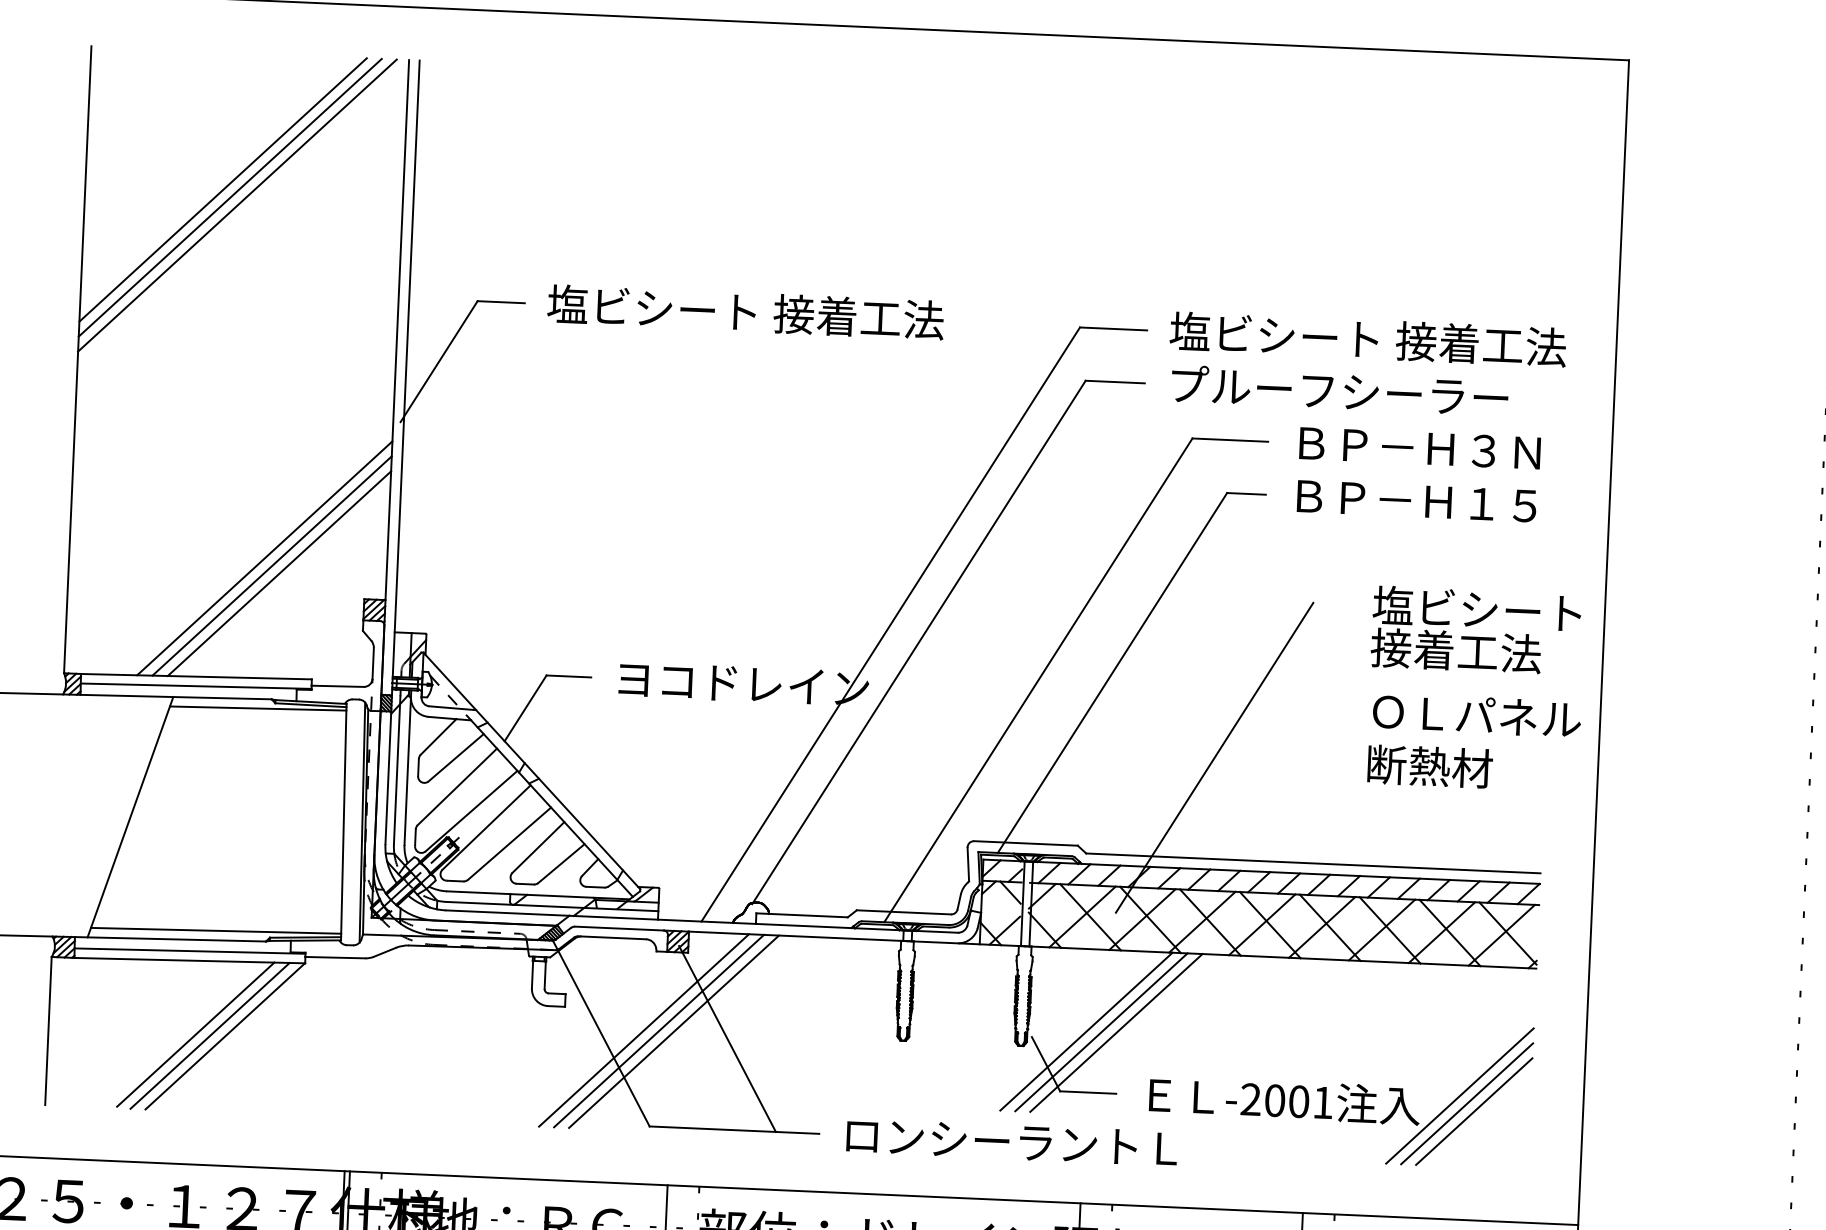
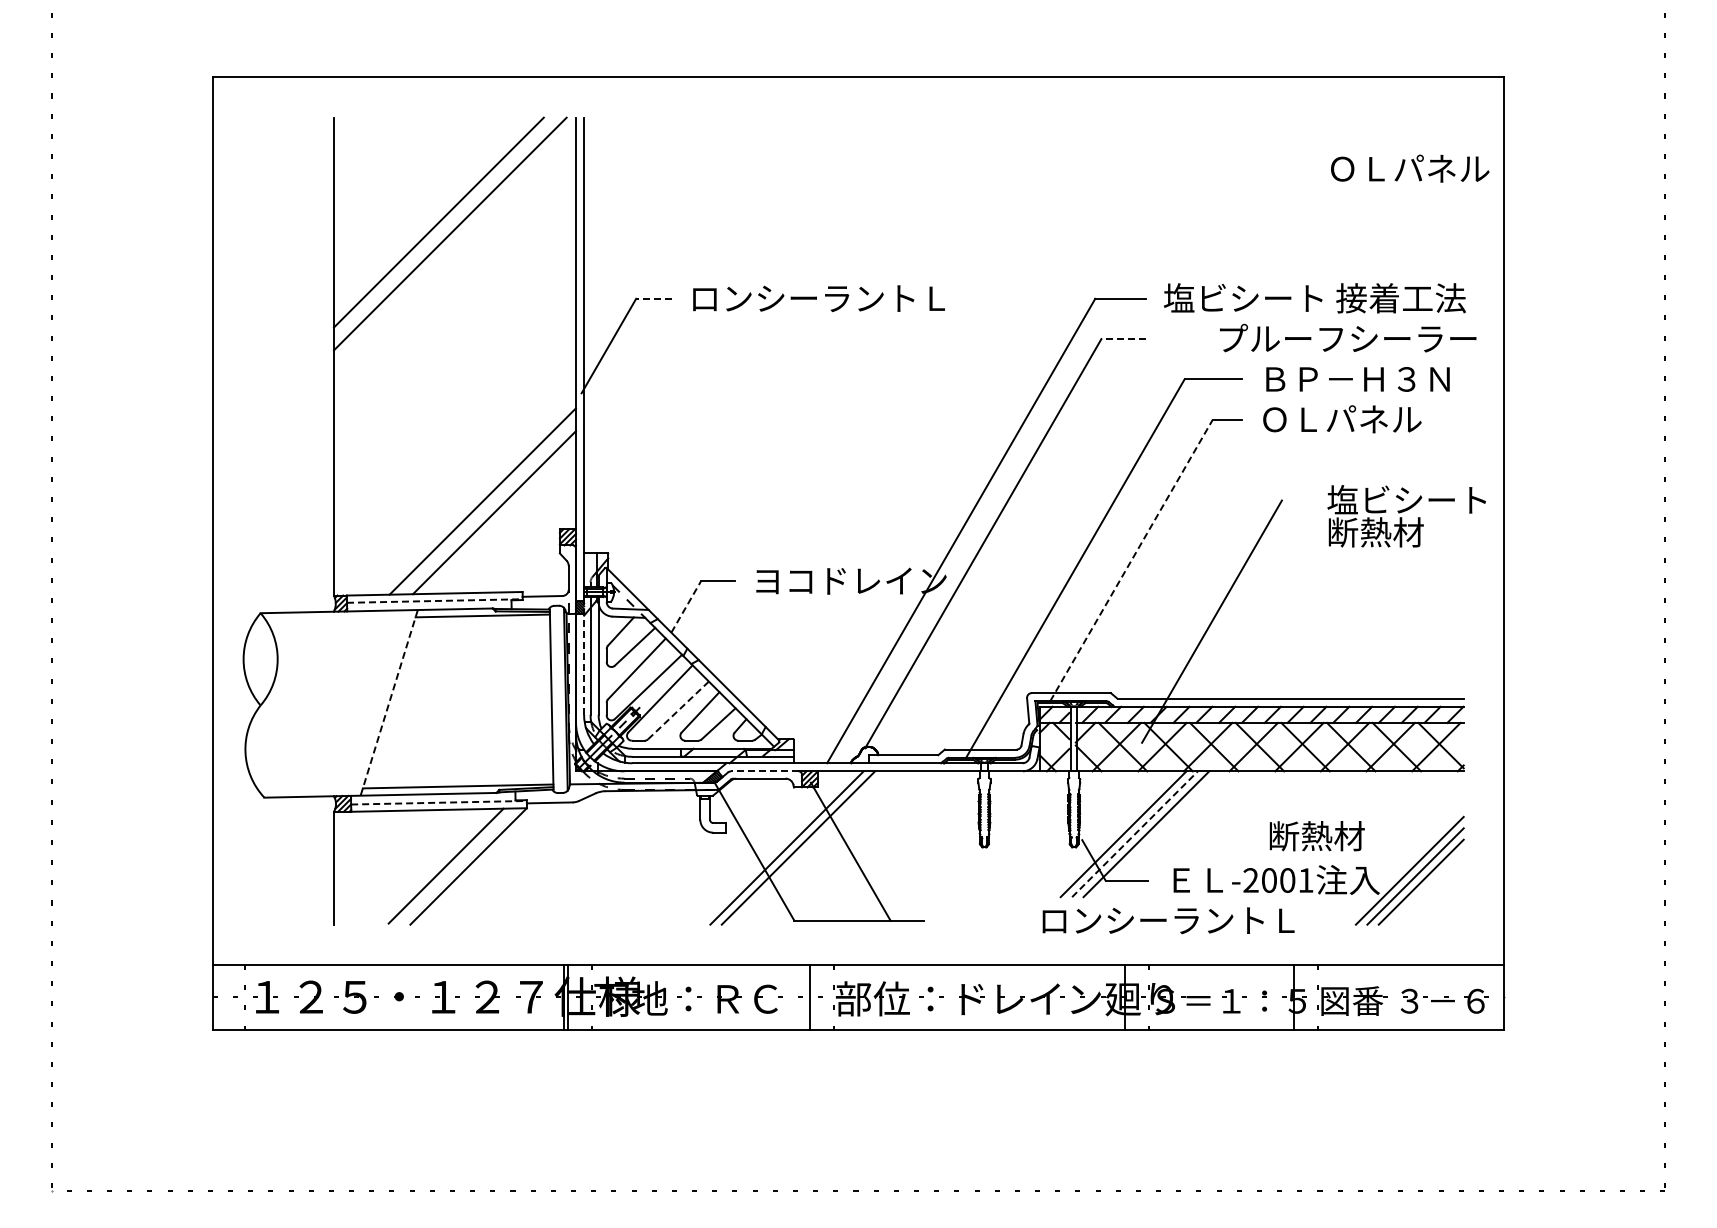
line: (230, 197) -> (444, 228), removed
line: (501, 301) -> (654, 298), solid -> dashed
text: (745, 312) -> (840, 298), 塩ビシート 接着工法 -> ロンシーラントＬ
line: (1114, 382) -> (1123, 339), solid -> dashed
text: (1340, 389) -> (1348, 337), moved
text: (1414, 500) -> (1355, 419), ＢＰ－Ｈ１５ -> ＯＬパネル
line: (271, 565) -> (488, 506), removed
text: (1455, 651) -> (1391, 532), 接着工法 -> 断熱材
line: (1112, 672) -> (1131, 560), solid -> dashed
line: (195, 686) -> (434, 601), solid -> dashed
line: (526, 707) -> (686, 606), solid -> dashed
text: (1477, 715) -> (1410, 168), moved
text: (1429, 766) -> (1316, 836), moved
line: (389, 770) -> (584, 658), solid -> dashed
line: (130, 818) -> (389, 703), solid -> dashed
line: (509, 843) -> (678, 710), solid -> dashed
line: (618, 928) -> (764, 771), solid -> dashed
line: (190, 950) -> (439, 802), solid -> dashed
line: (673, 1031) -> (809, 847), removed
line: (1102, 1032) -> (1135, 834), solid -> dashed
line: (209, 1035) -> (456, 866), removed
text: (1011, 1141) -> (1168, 920), moved

